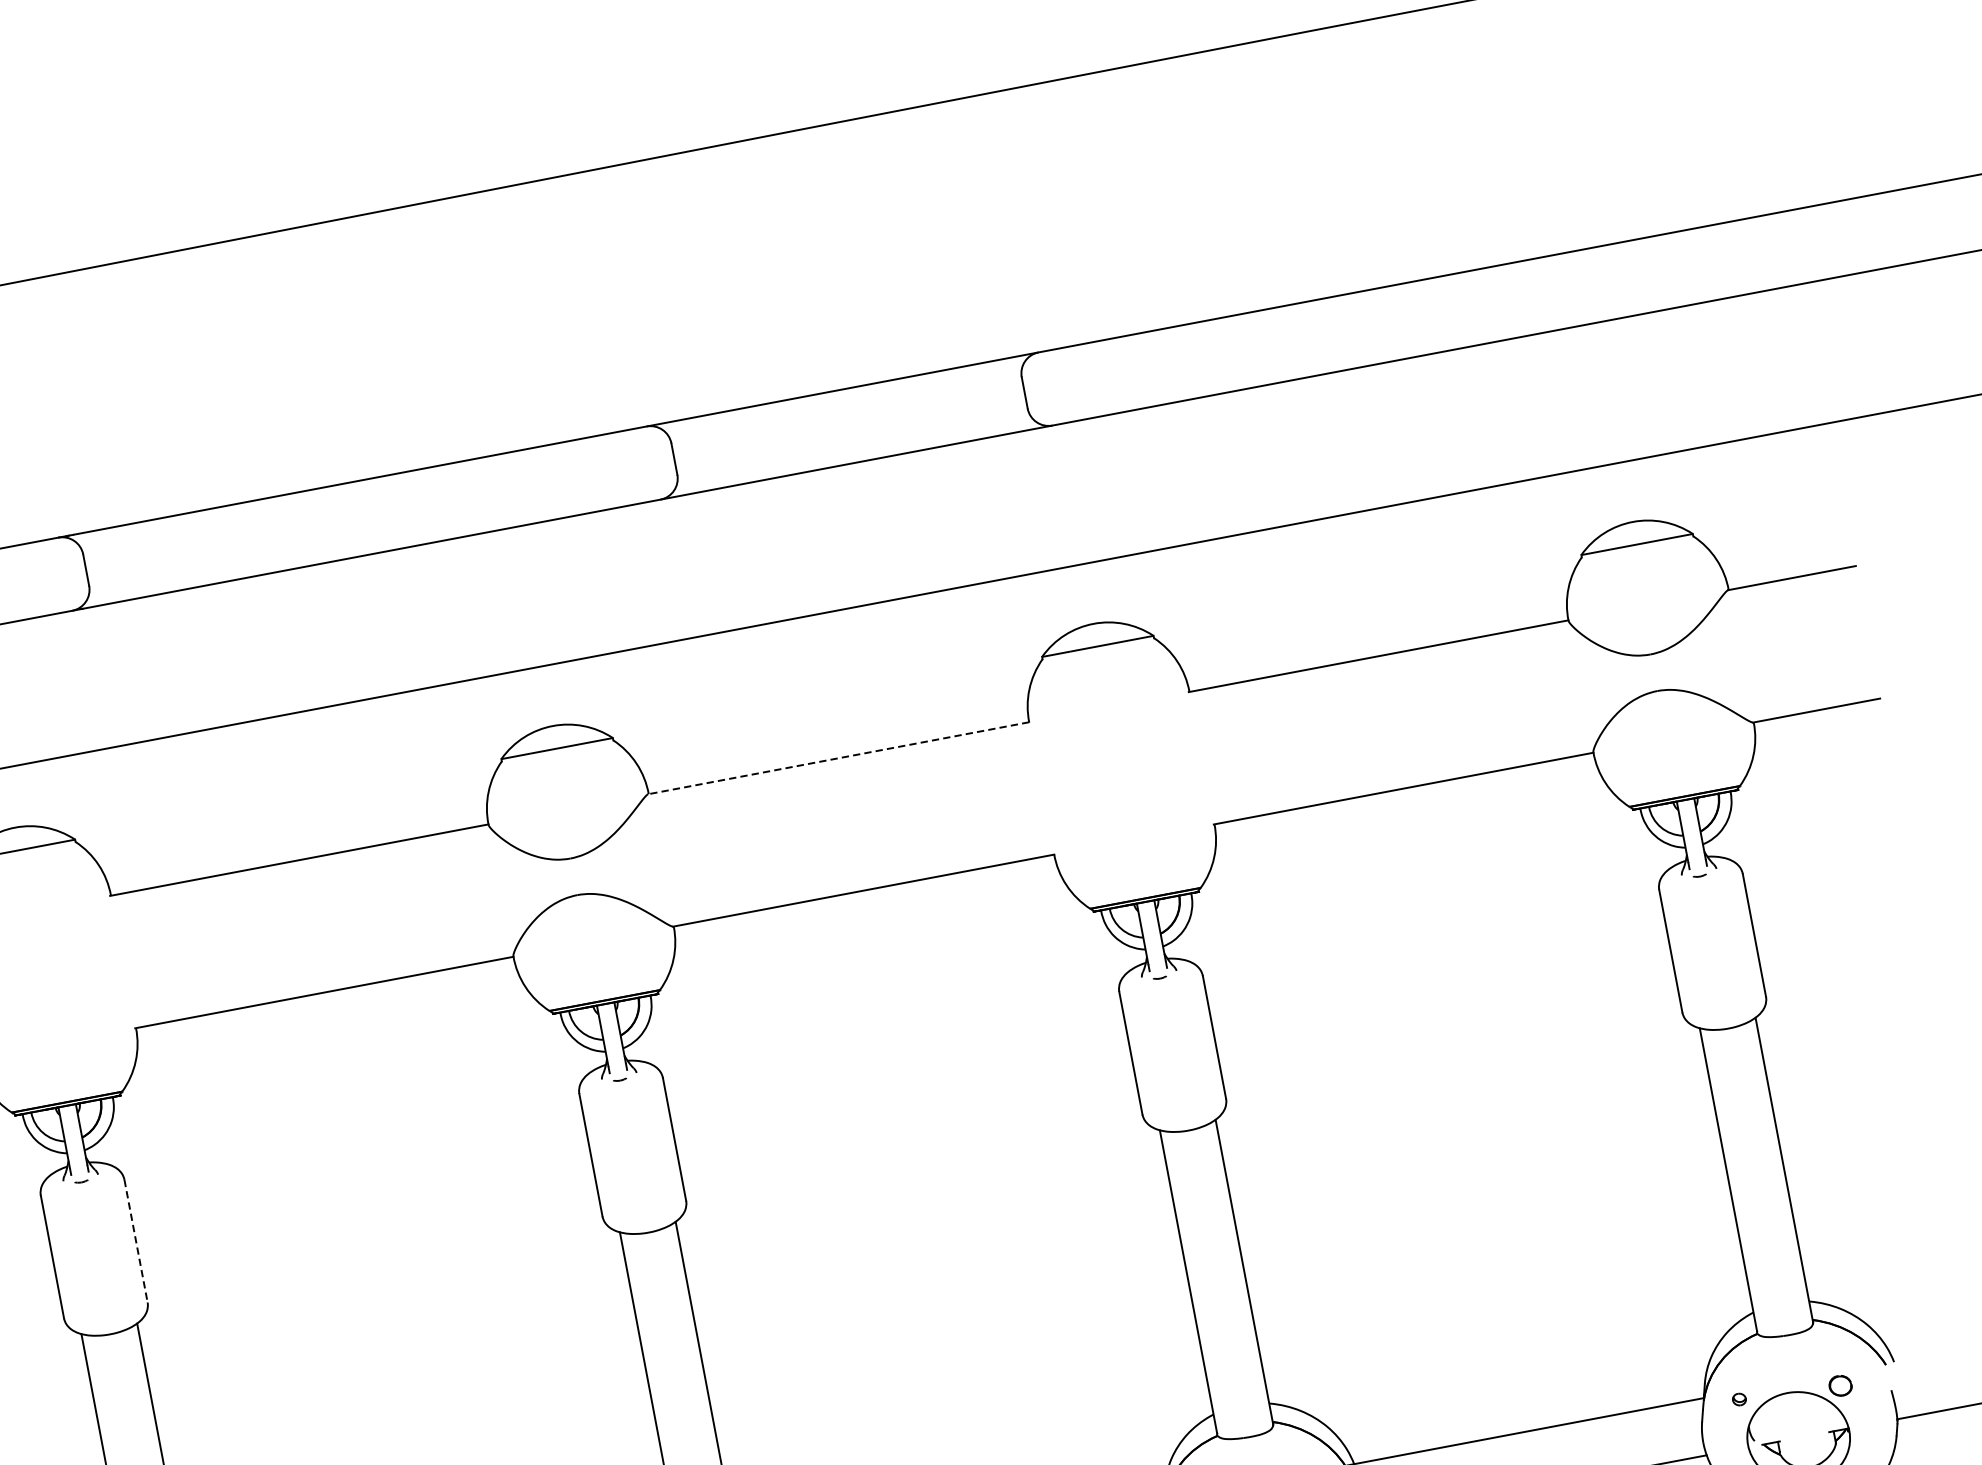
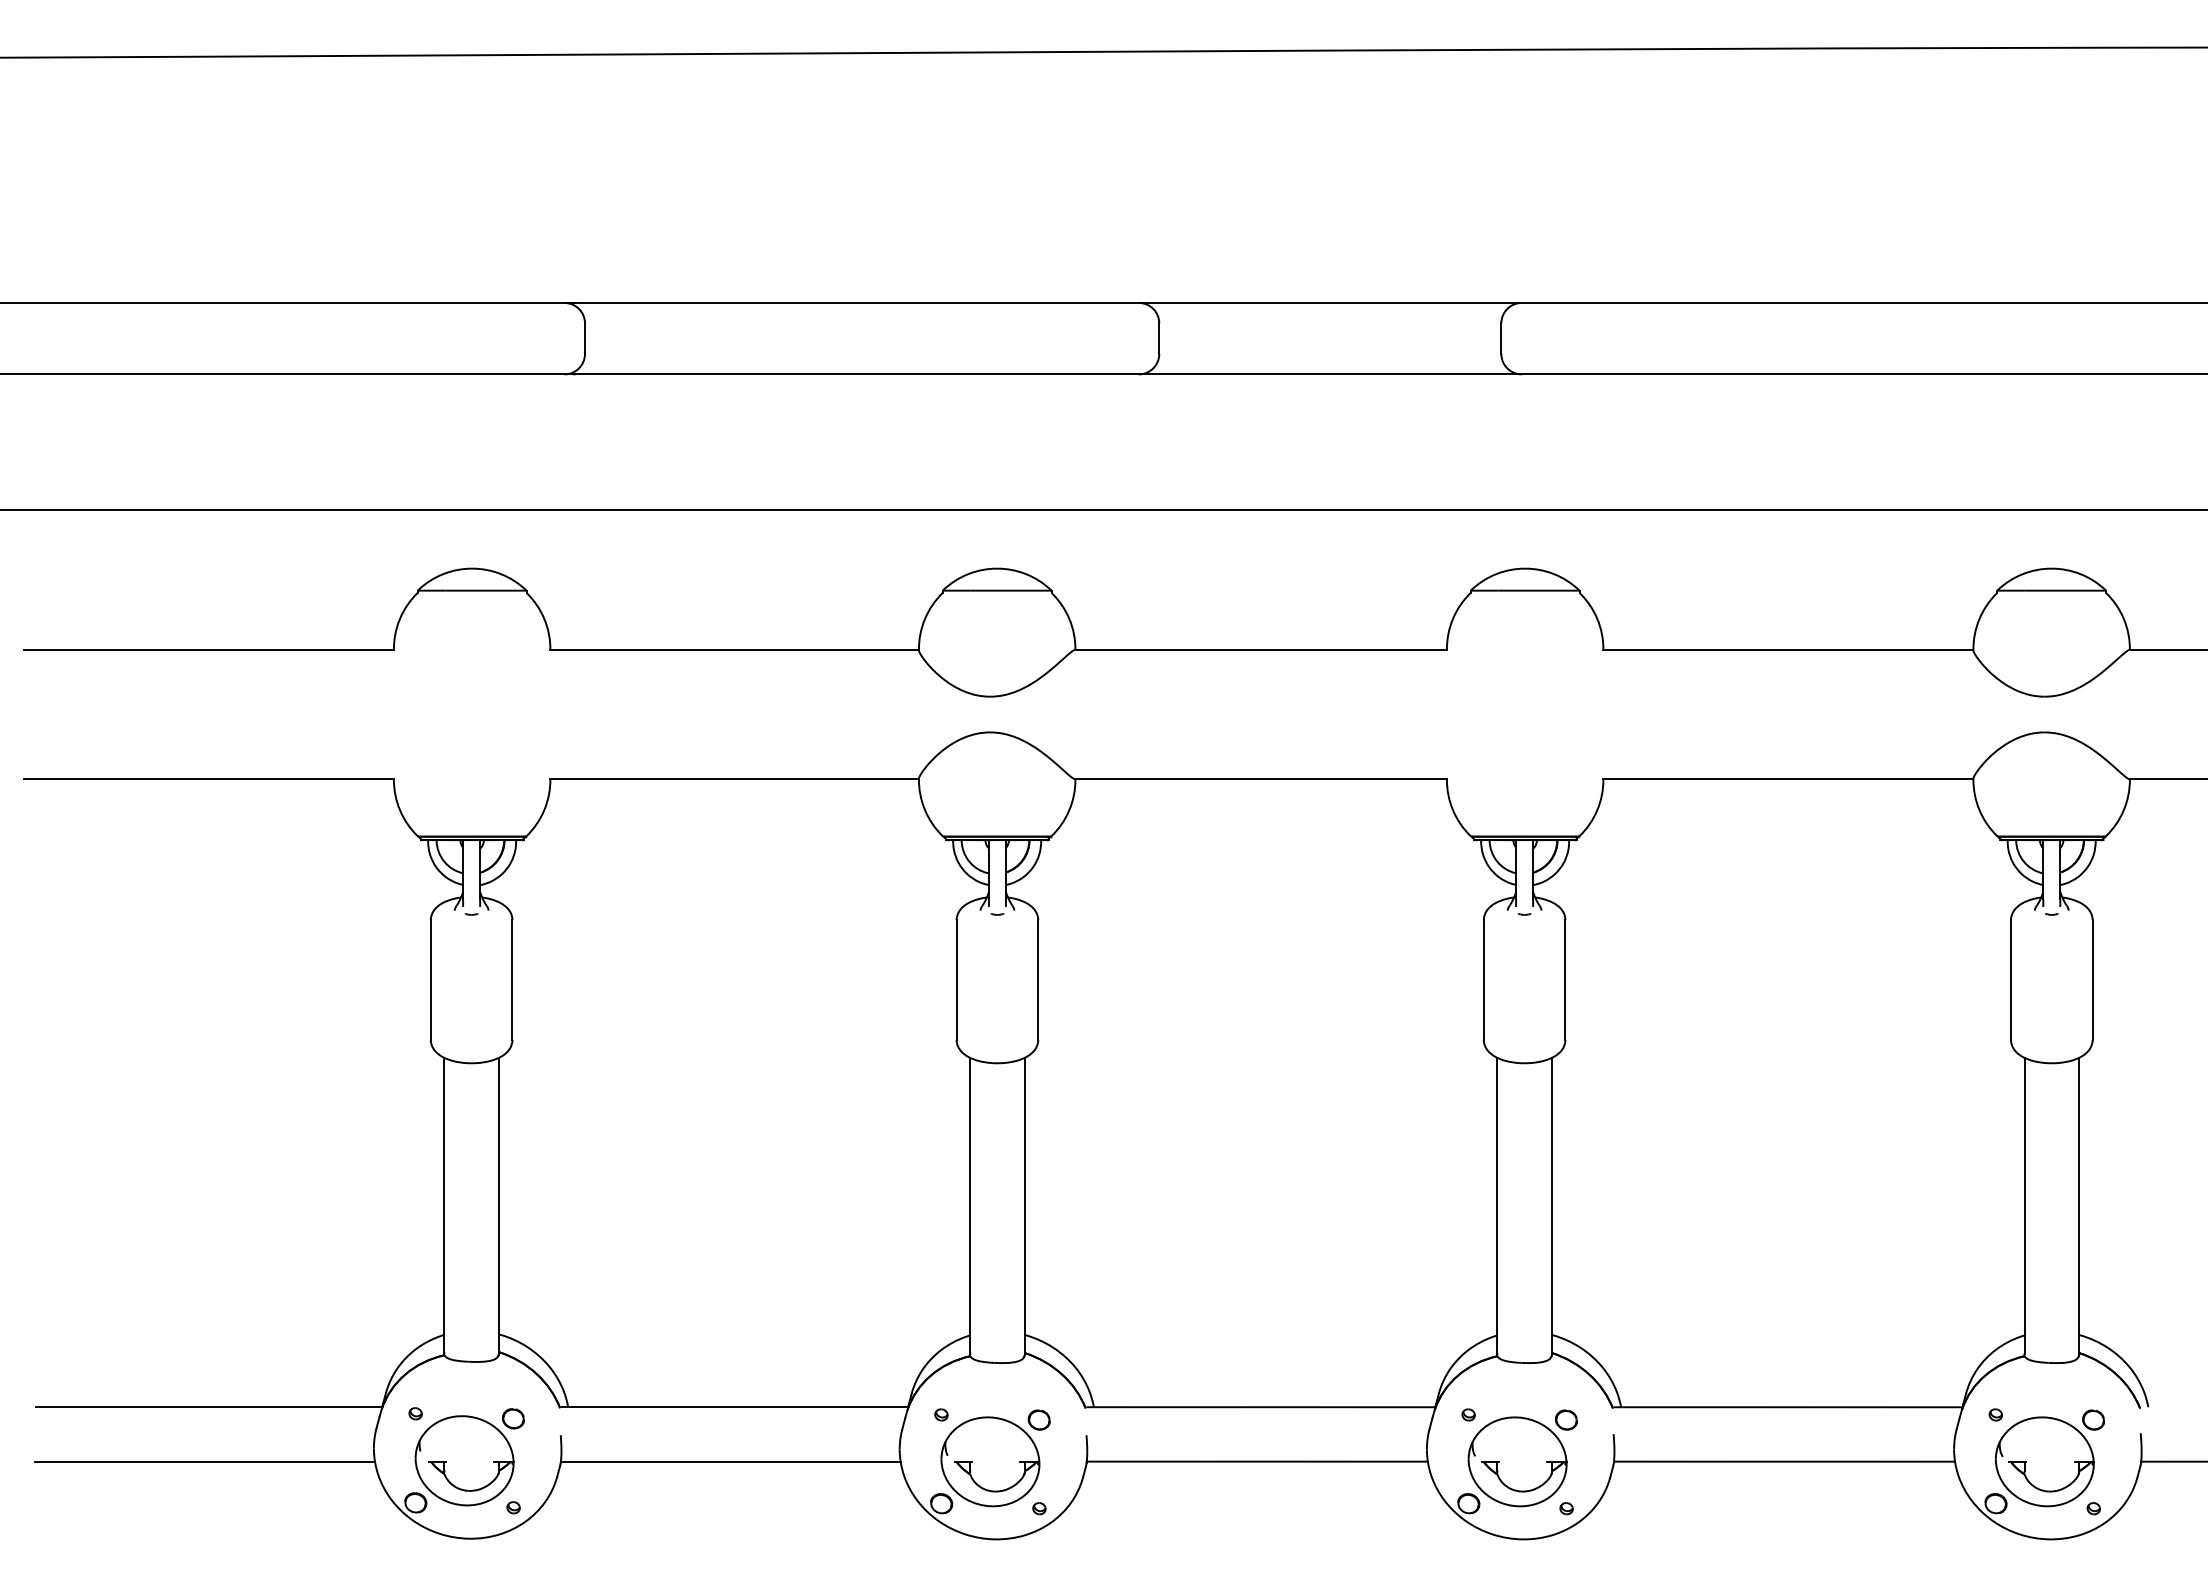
line: (838, 757) -> (1260, 649), dashed -> solid
line: (136, 1241) -> (512, 980), dashed -> solid

